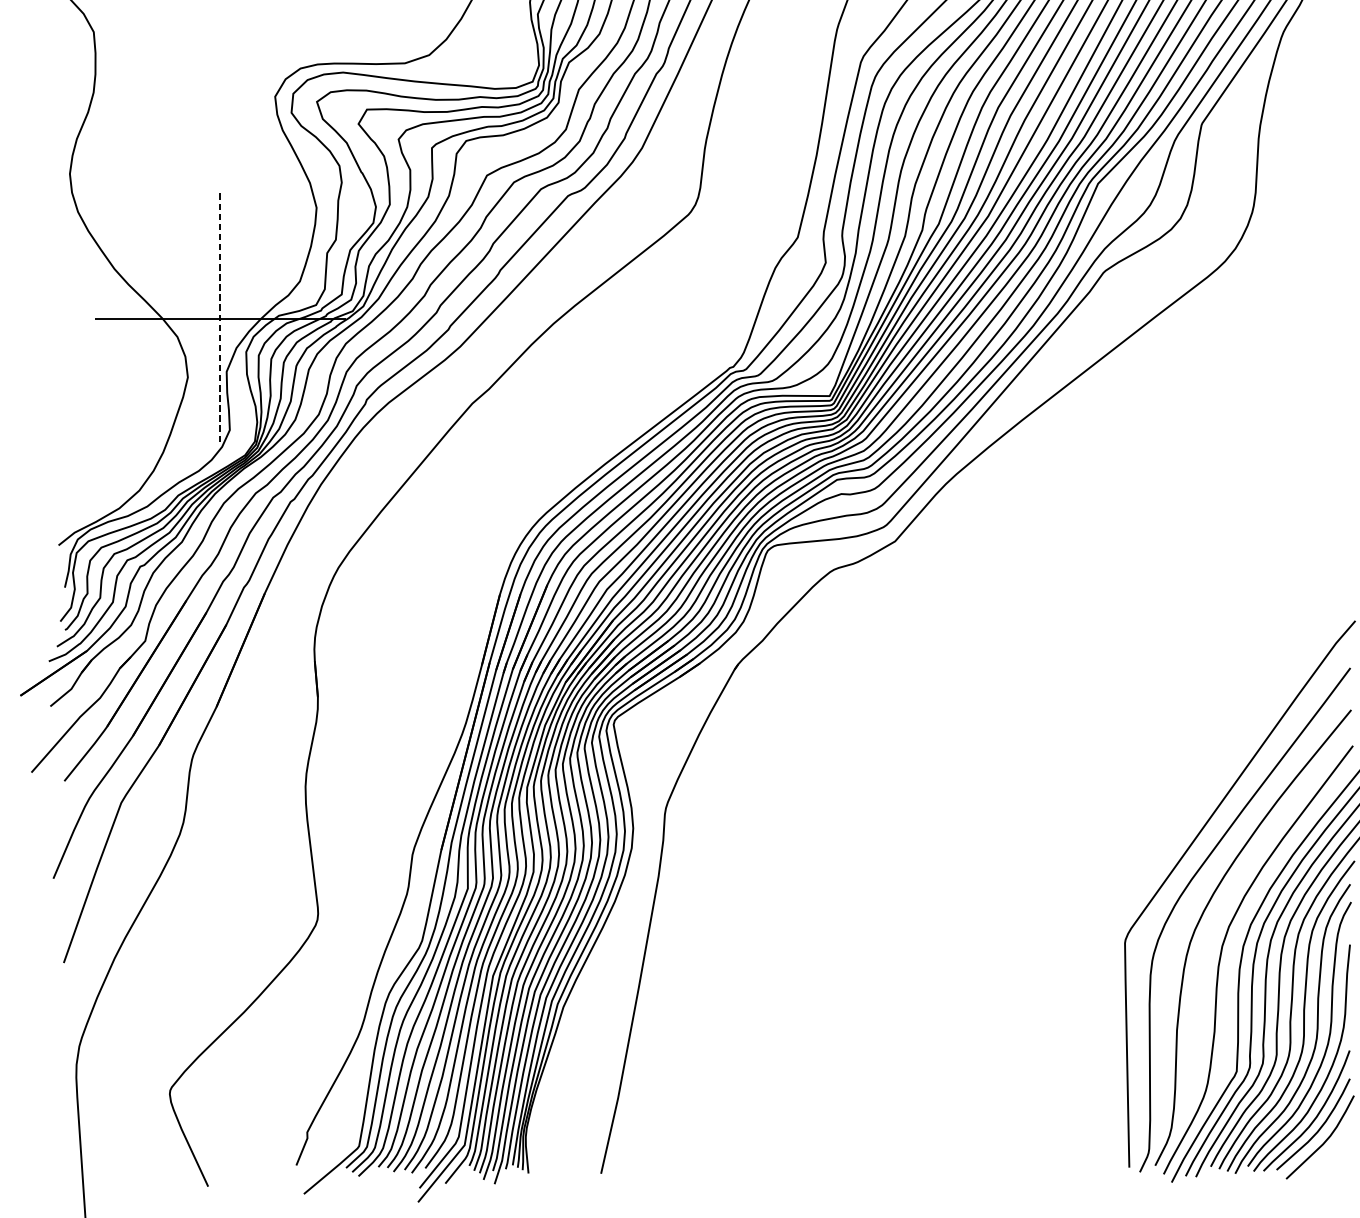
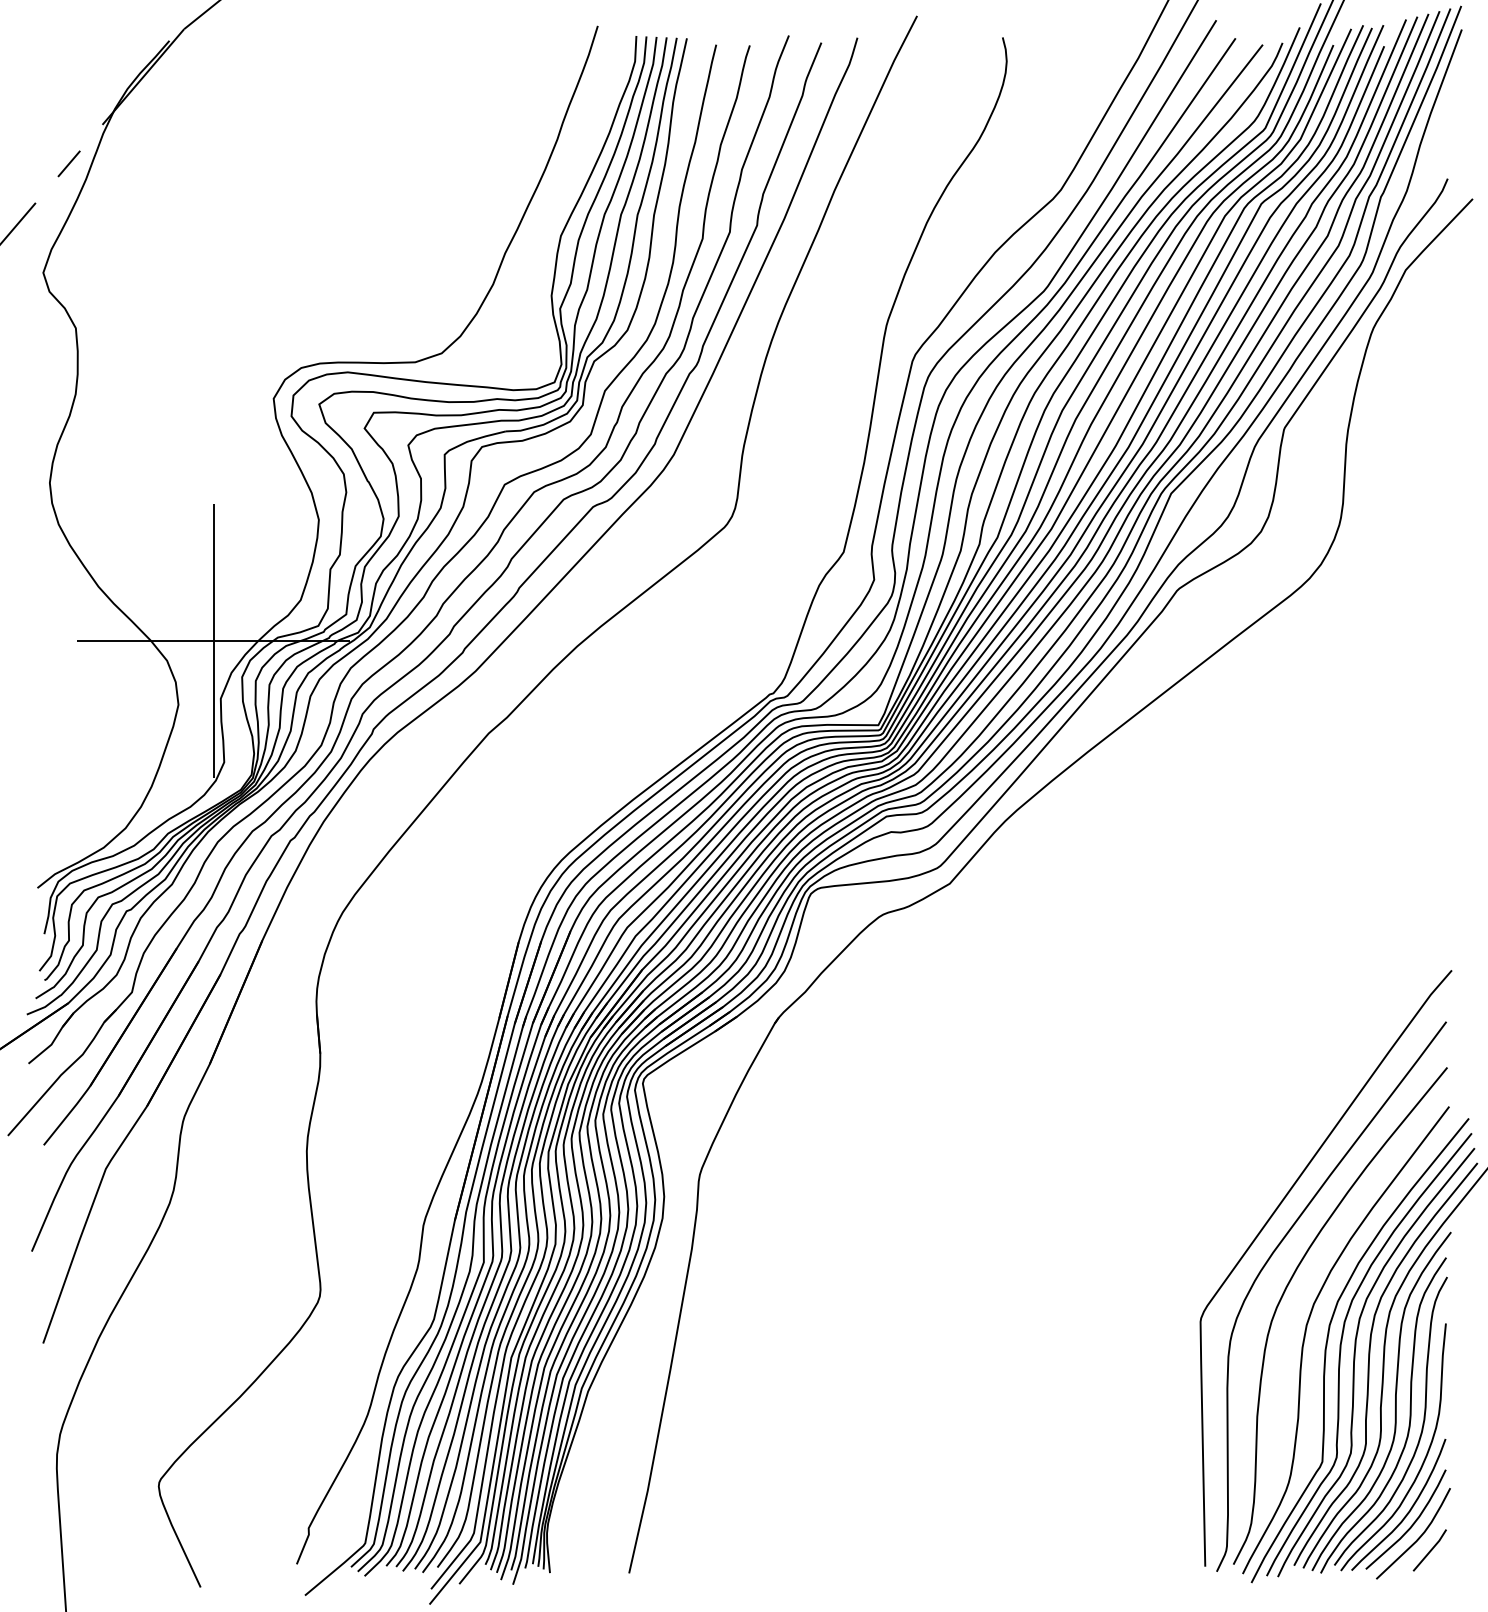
line: (219, 319) -> (213, 641), dashed -> solid
line: (1334, 1152) -> (1429, 1550), added

